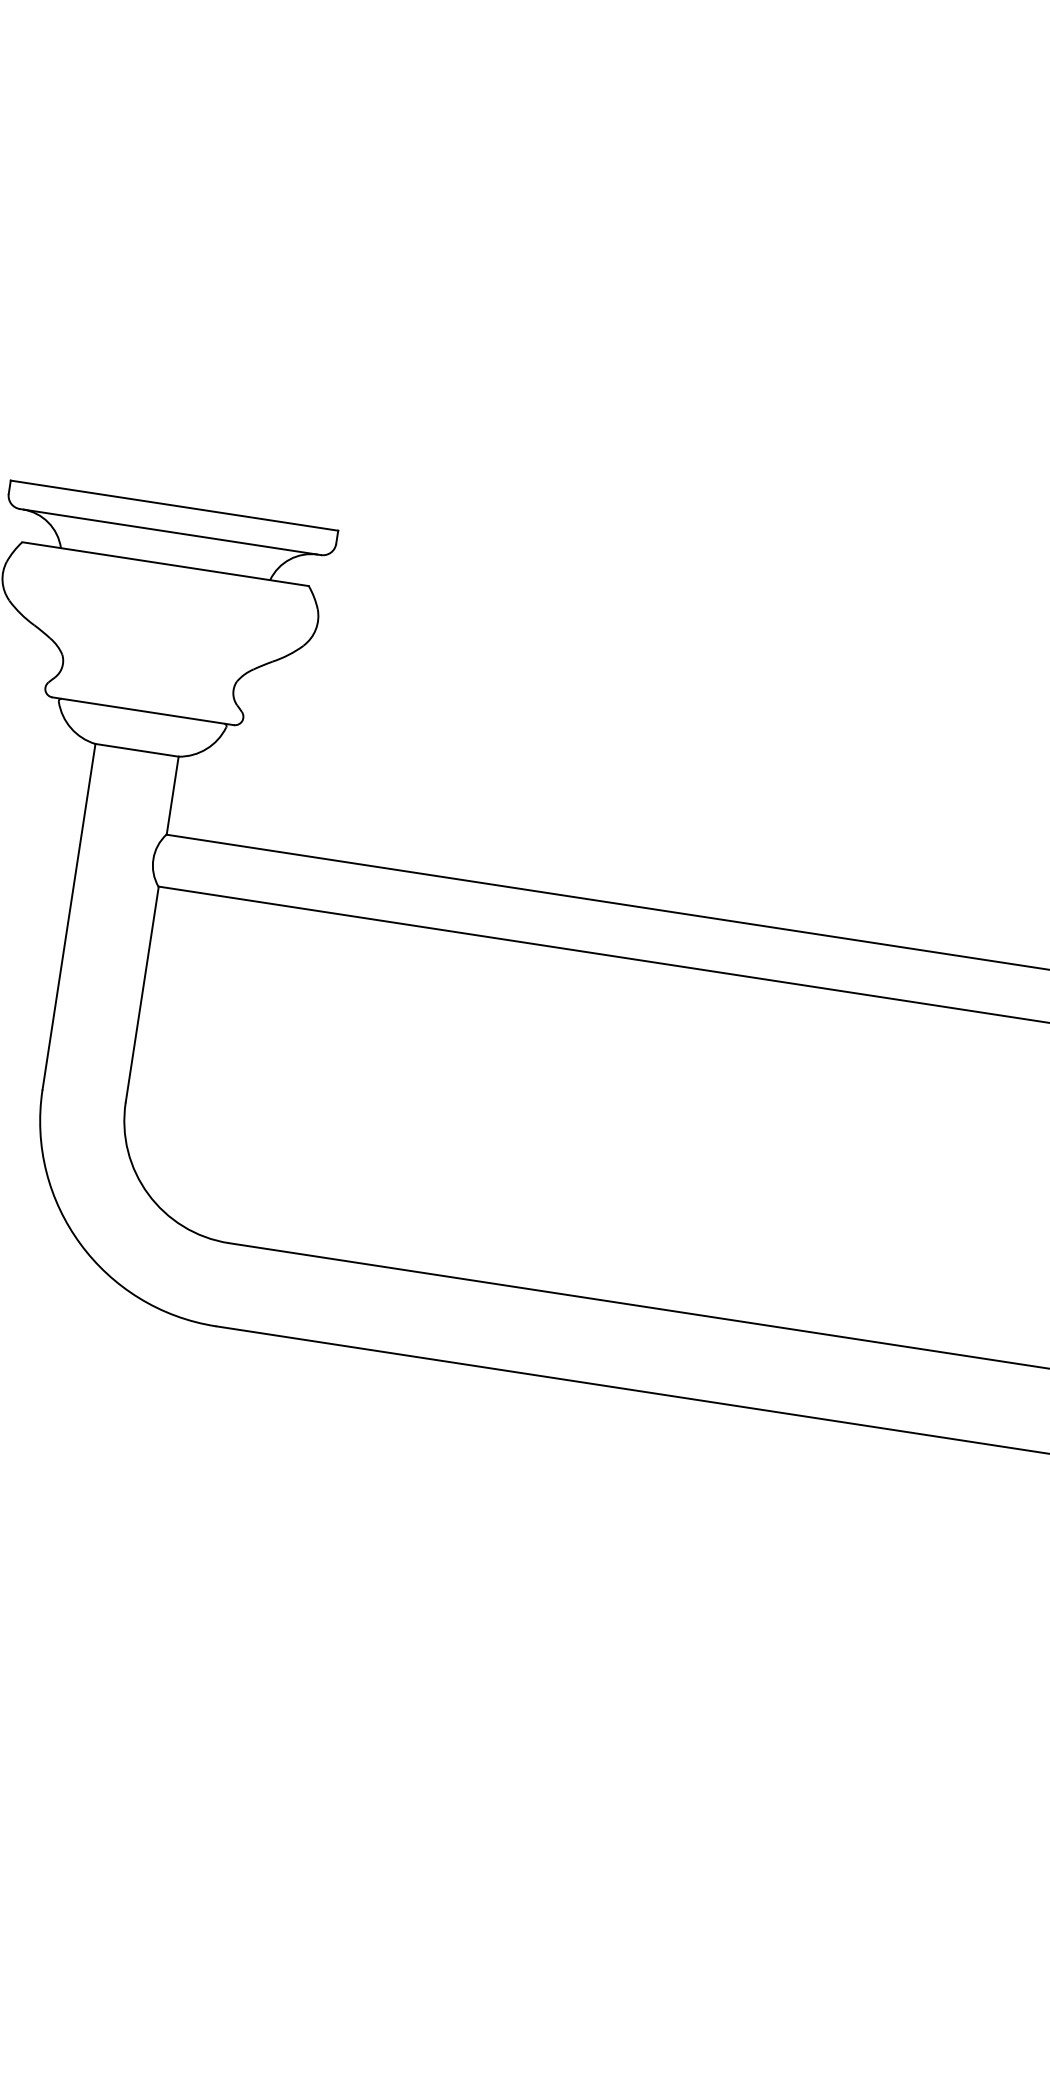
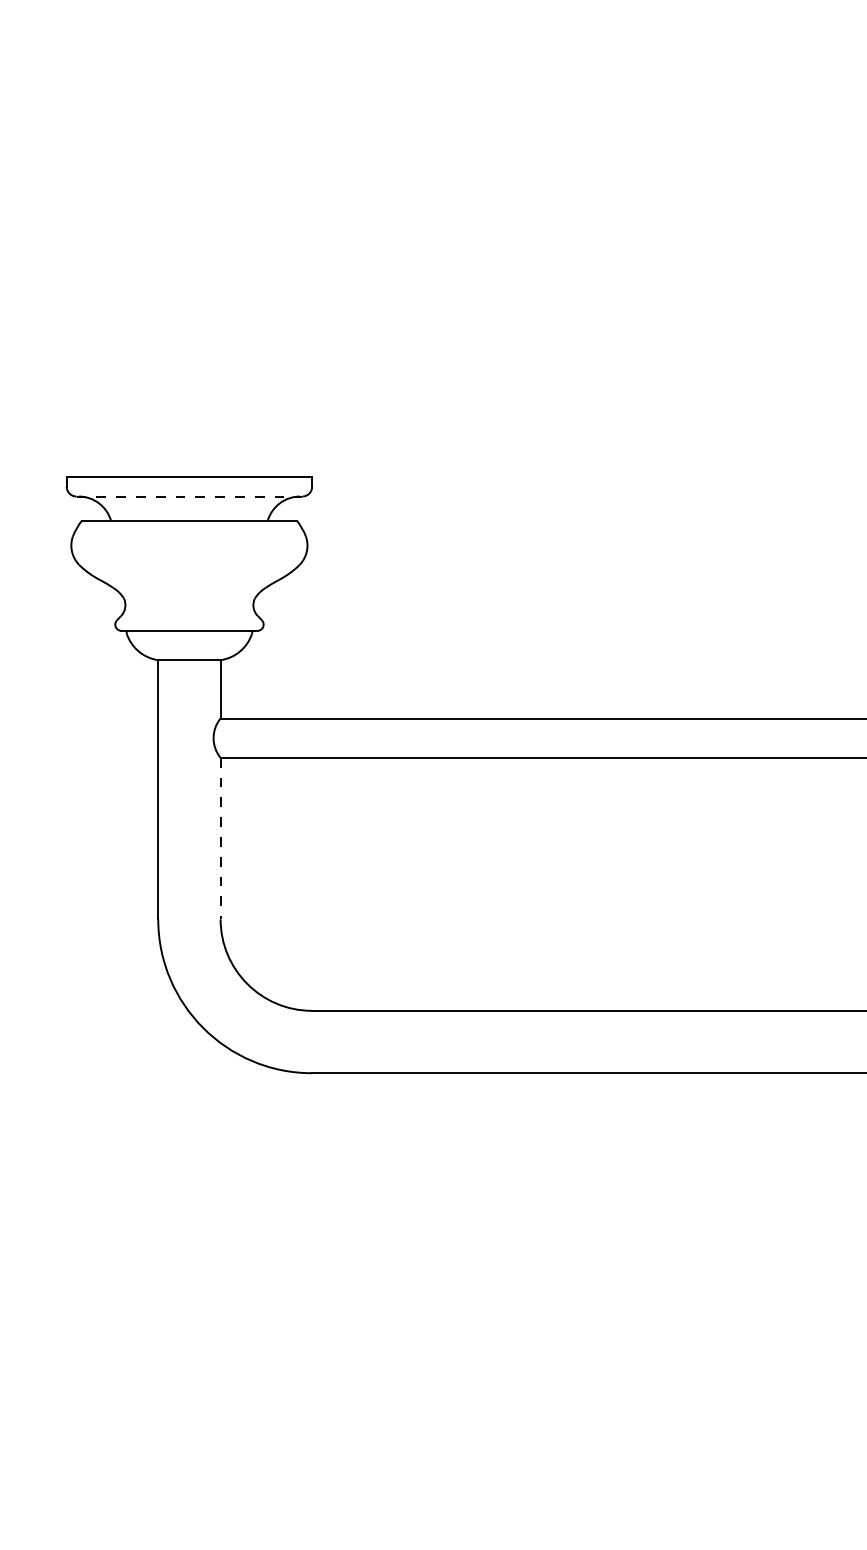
line: (170, 532) -> (189, 496), solid -> dashed
line: (142, 994) -> (220, 838), solid -> dashed

